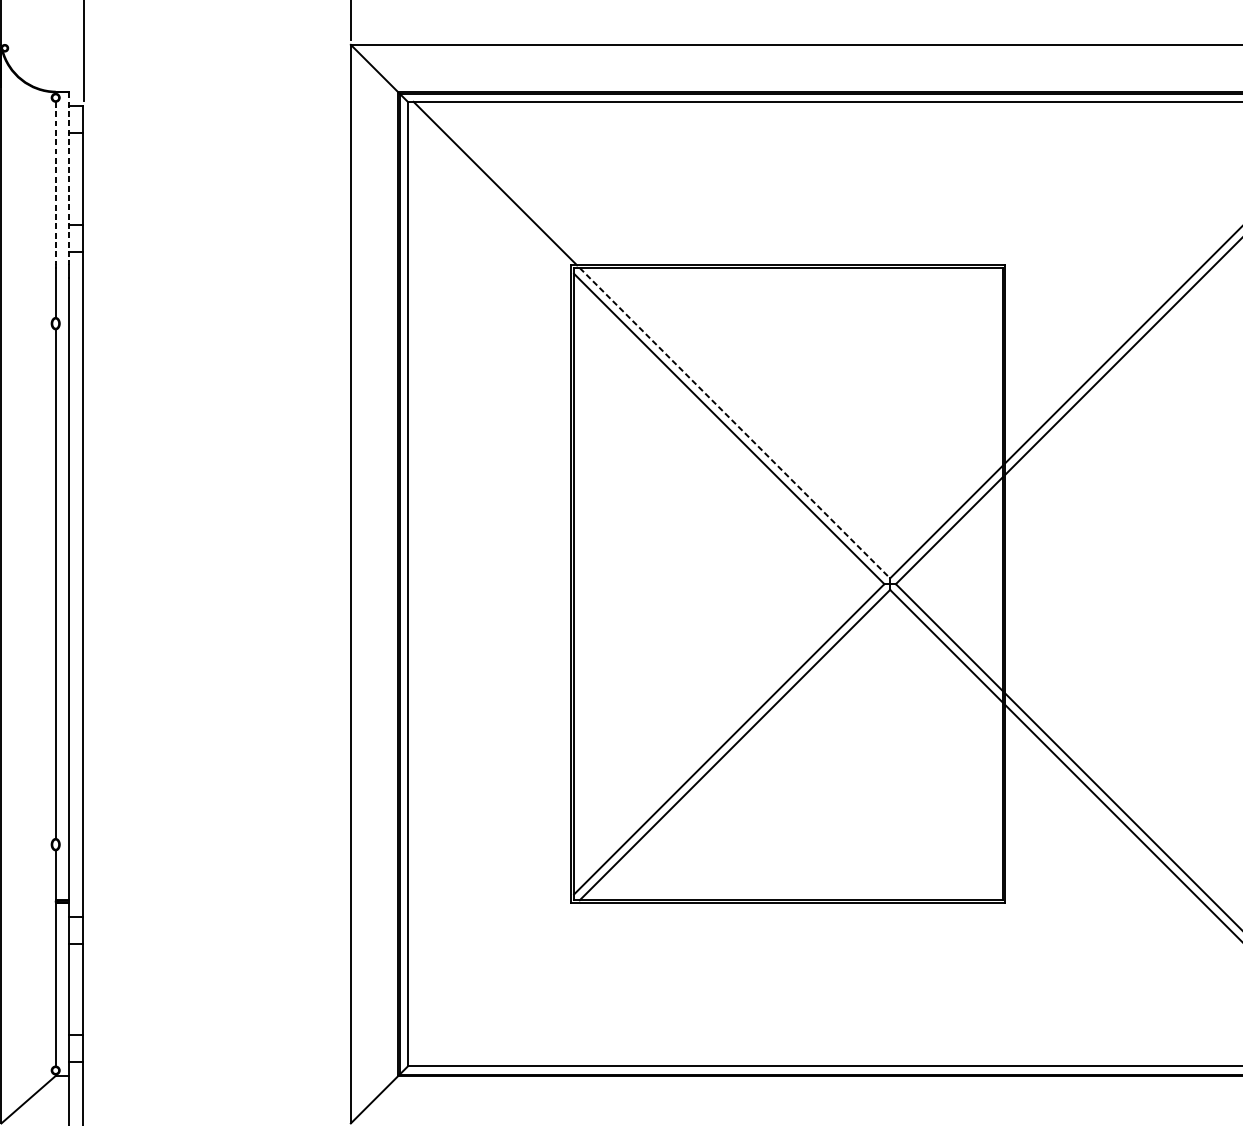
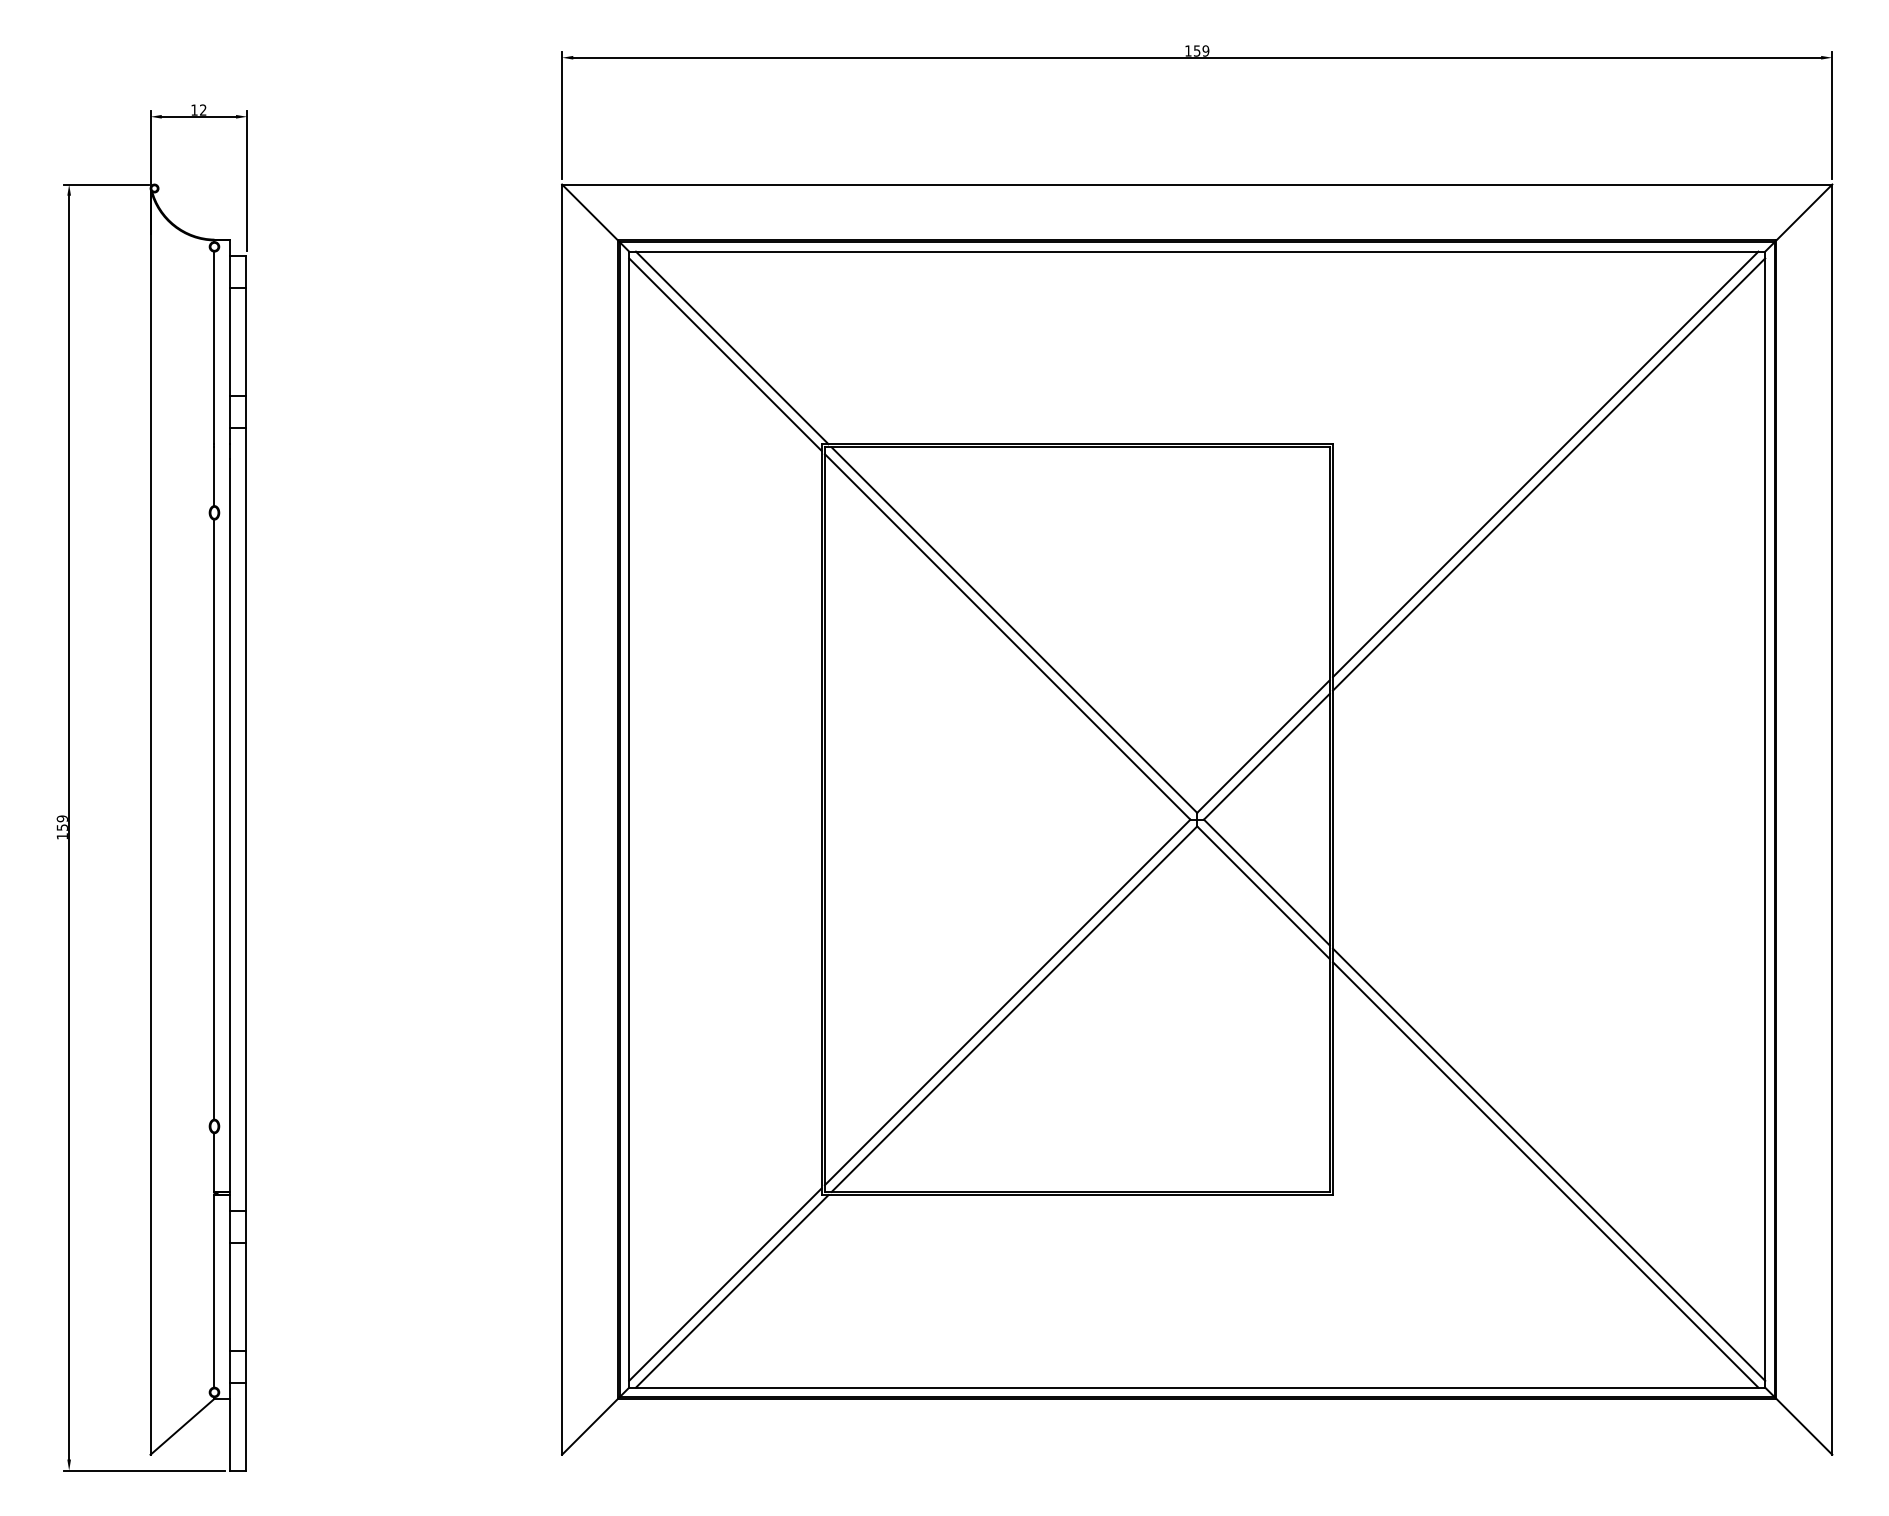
line: (69, 179) -> (230, 342), dashed -> solid
line: (55, 184) -> (214, 348), dashed -> solid
line: (489, 189) -> (725, 354), added
line: (735, 423) -> (1014, 630), dashed -> solid
line: (489, 978) -> (725, 1284), added
line: (494, 984) -> (731, 1291), added

